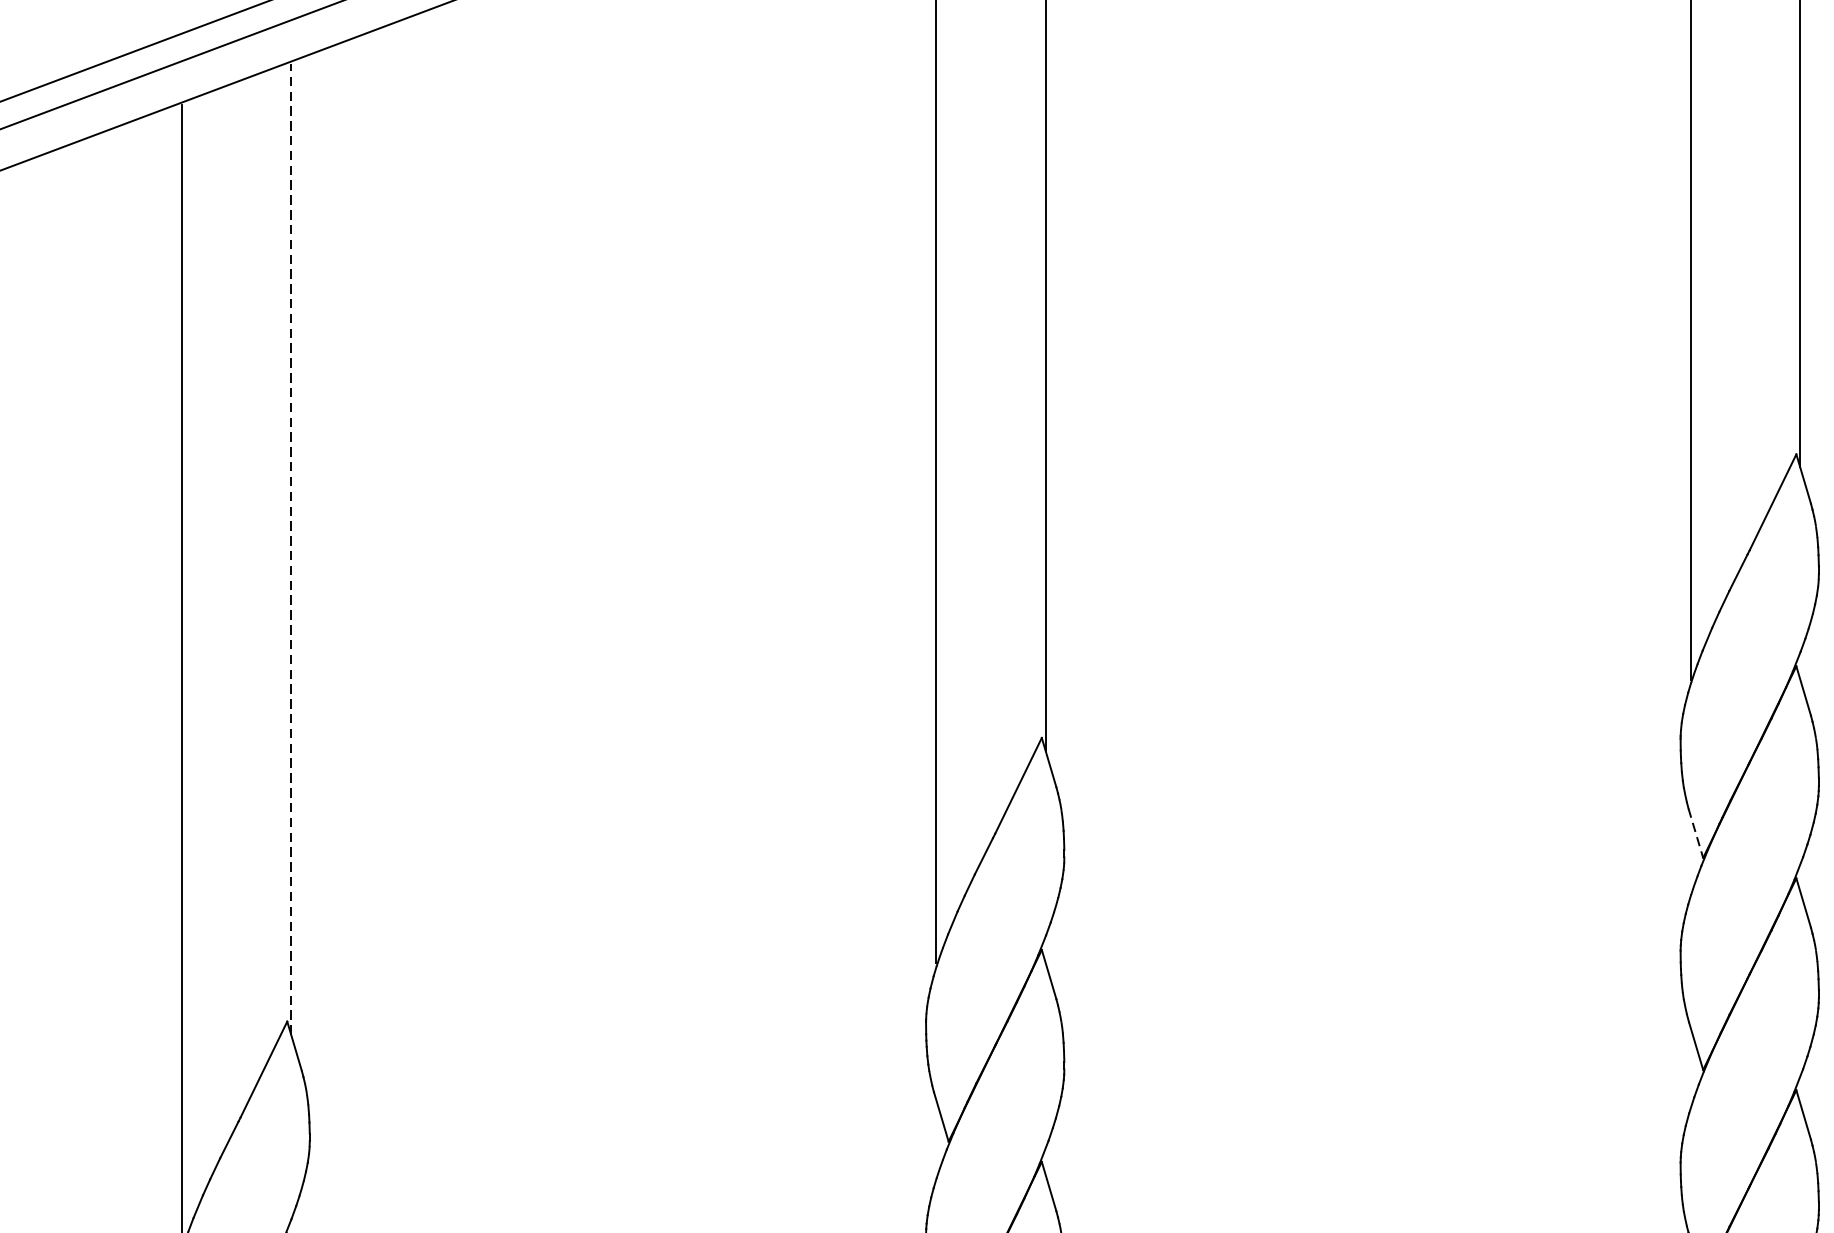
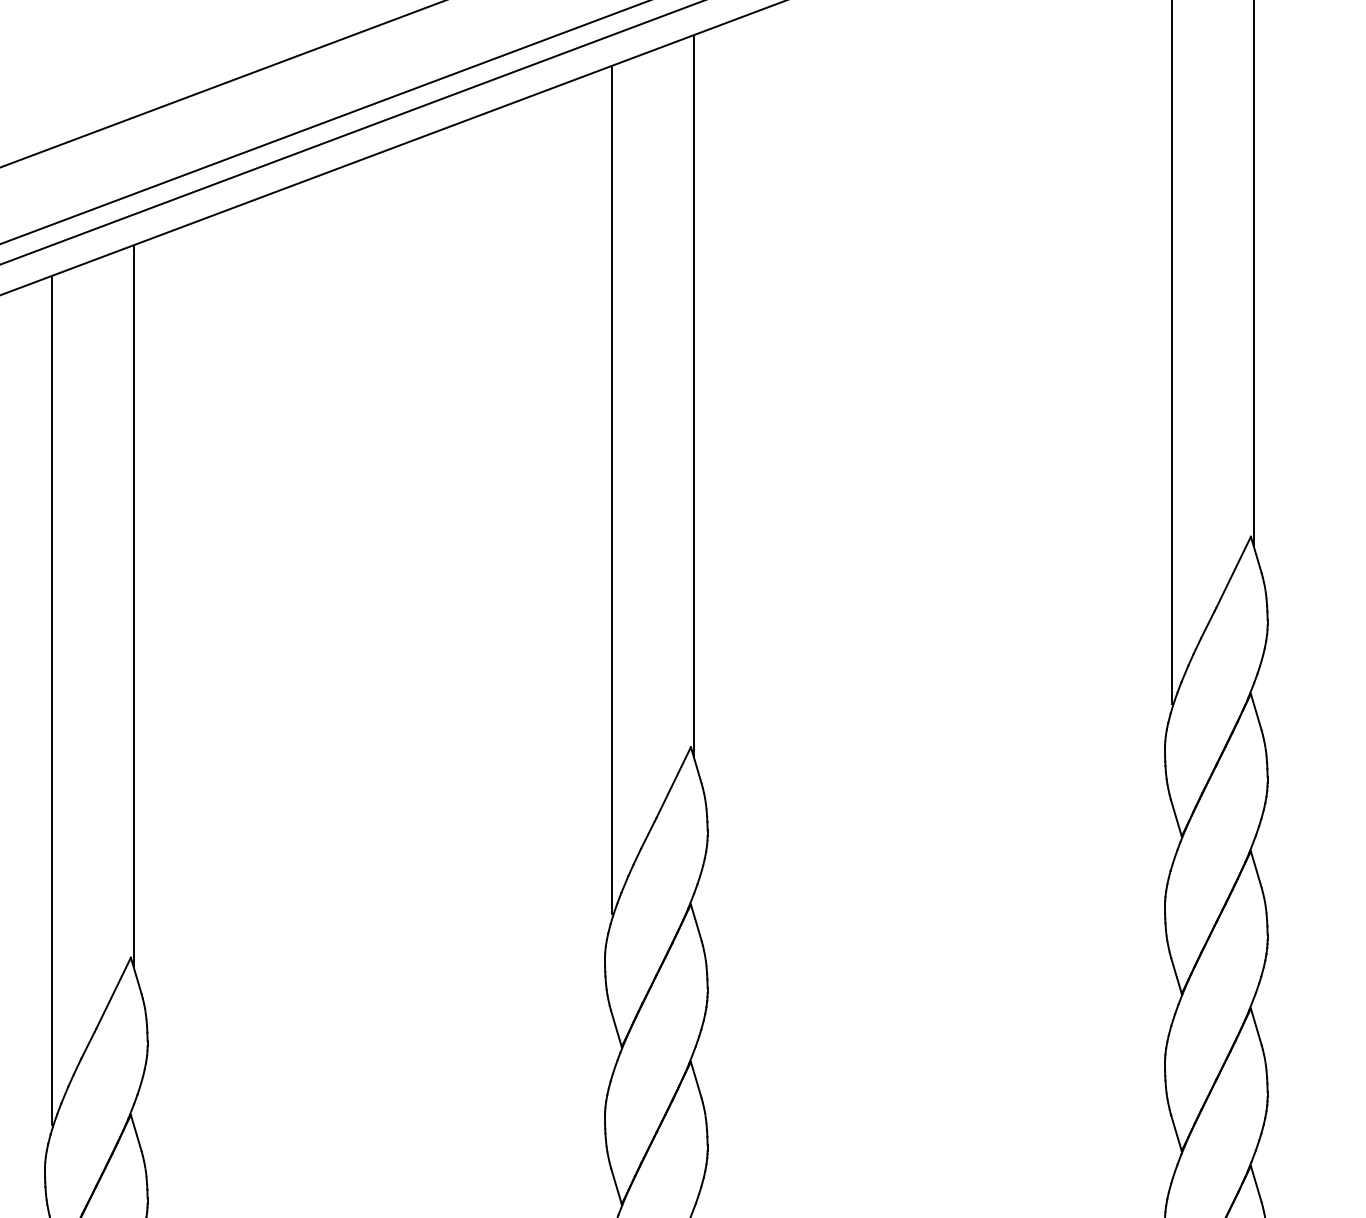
line: (290, 548) -> (133, 606), dashed -> solid
line: (1696, 833) -> (1176, 818), dashed -> solid

